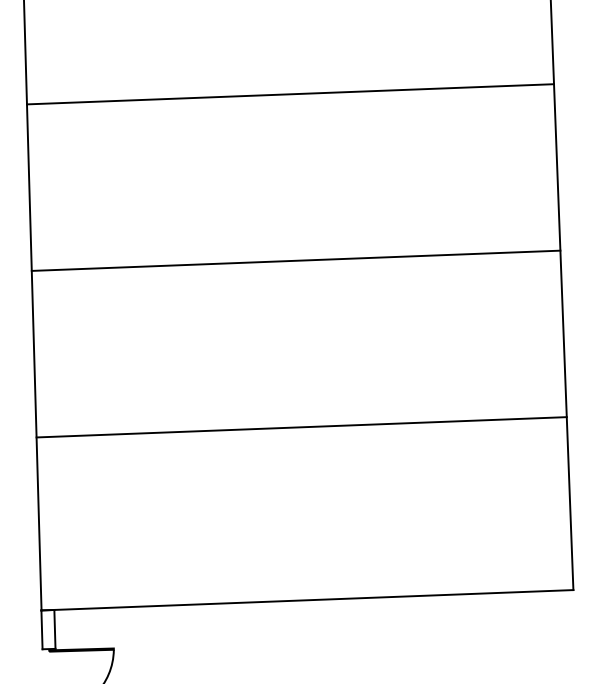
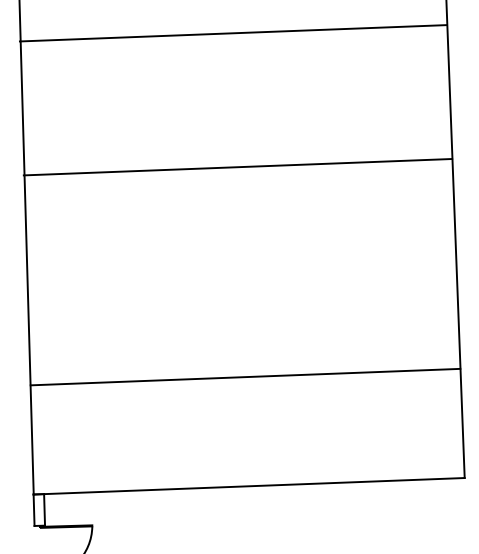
line: (289, 94) -> (232, 33), moved
line: (295, 259) -> (237, 166), moved
line: (301, 426) -> (245, 376), moved

